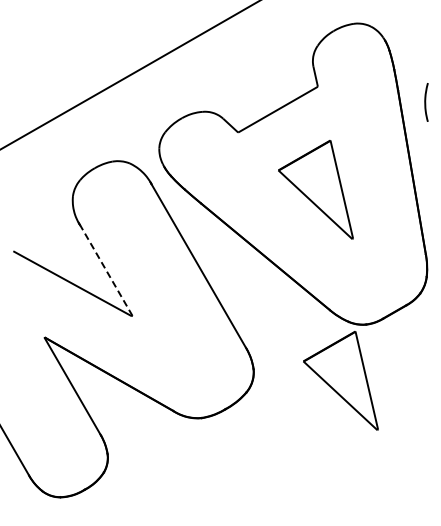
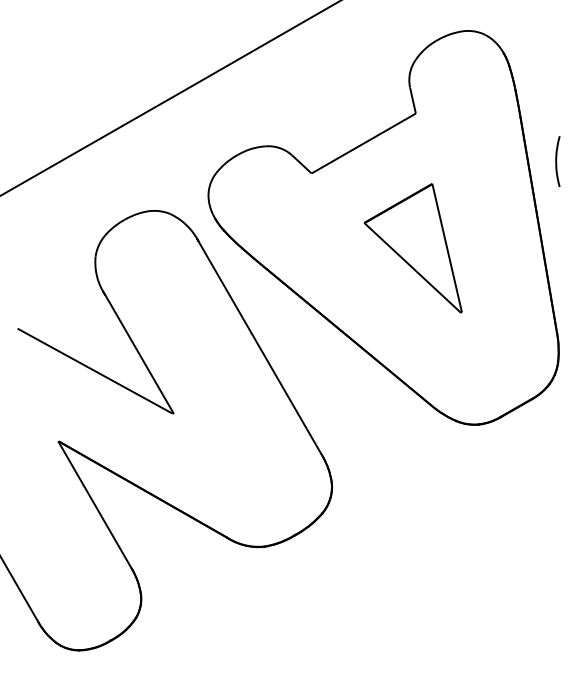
curve: (426, 102) -> (557, 161), moved
line: (106, 270) -> (139, 353), dashed -> solid
part: (340, 380) -> (445, 497), removed

